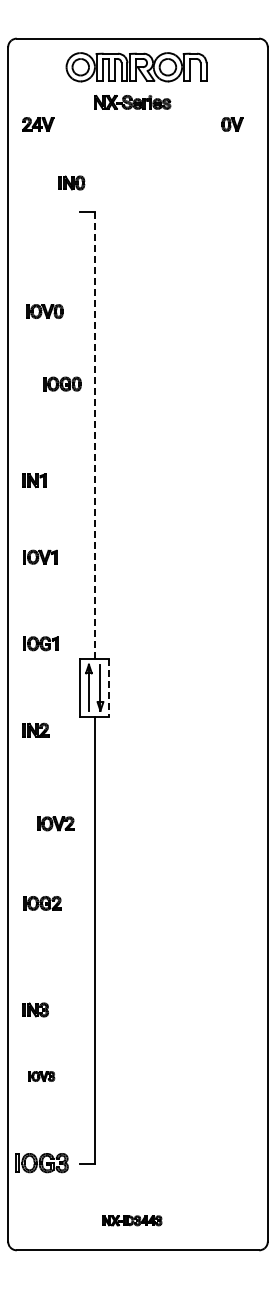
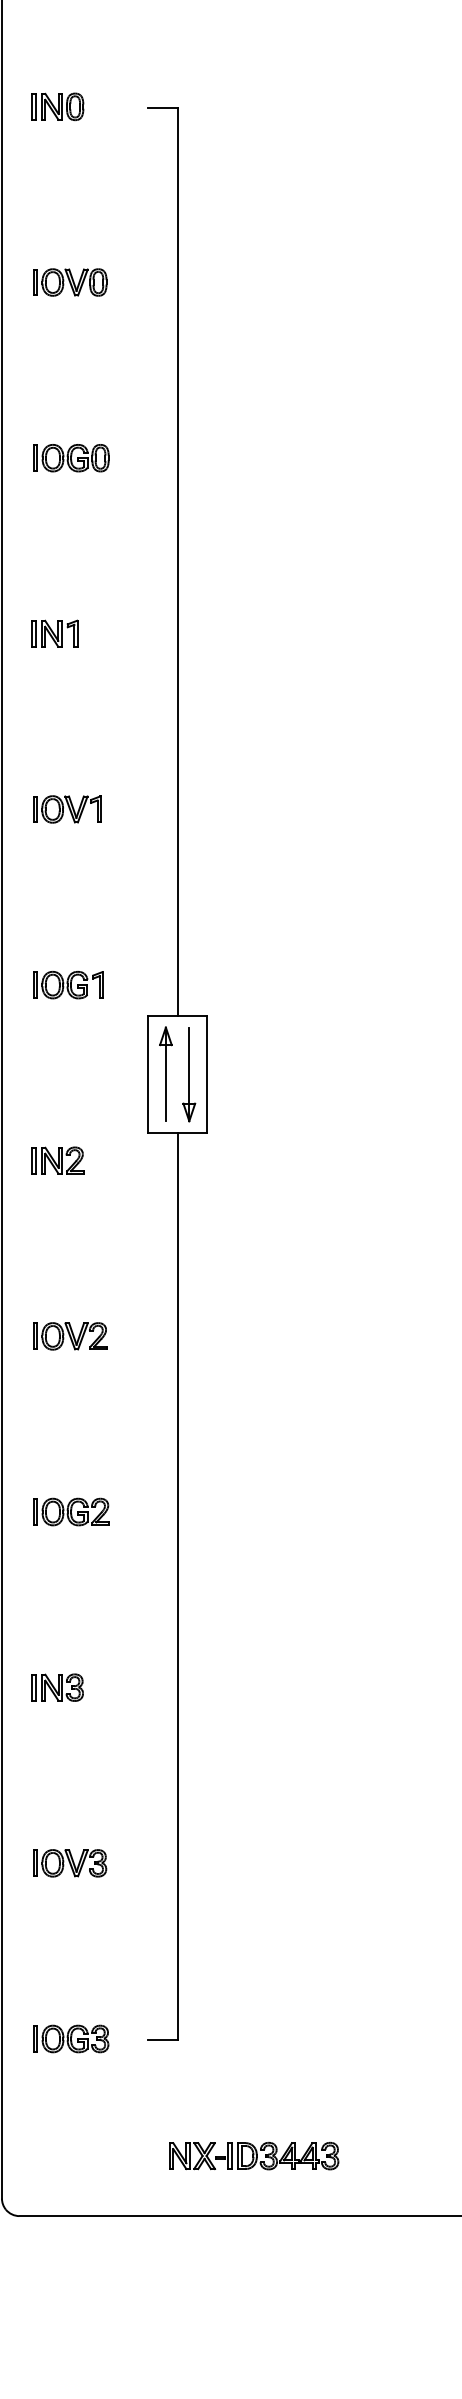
part: (71, 182) -> (57, 105), moved
part: (44, 311) -> (69, 282), moved
part: (62, 383) -> (71, 456), moved
line: (94, 435) -> (177, 562), dashed -> solid
part: (34, 480) -> (55, 633), moved
line: (109, 687) -> (207, 1073), dashed -> solid
part: (55, 823) -> (69, 1335), moved
part: (35, 1009) -> (57, 1686), moved
part: (41, 1076) -> (69, 1863), size x1.43
part: (42, 1162) -> (71, 2037), size x0.71
part: (132, 1220) -> (254, 2155), size x1.43

